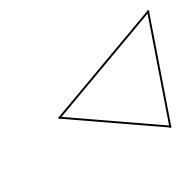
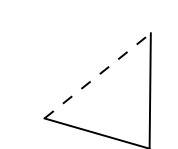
line: (104, 64) -> (98, 75), solid -> dashed

